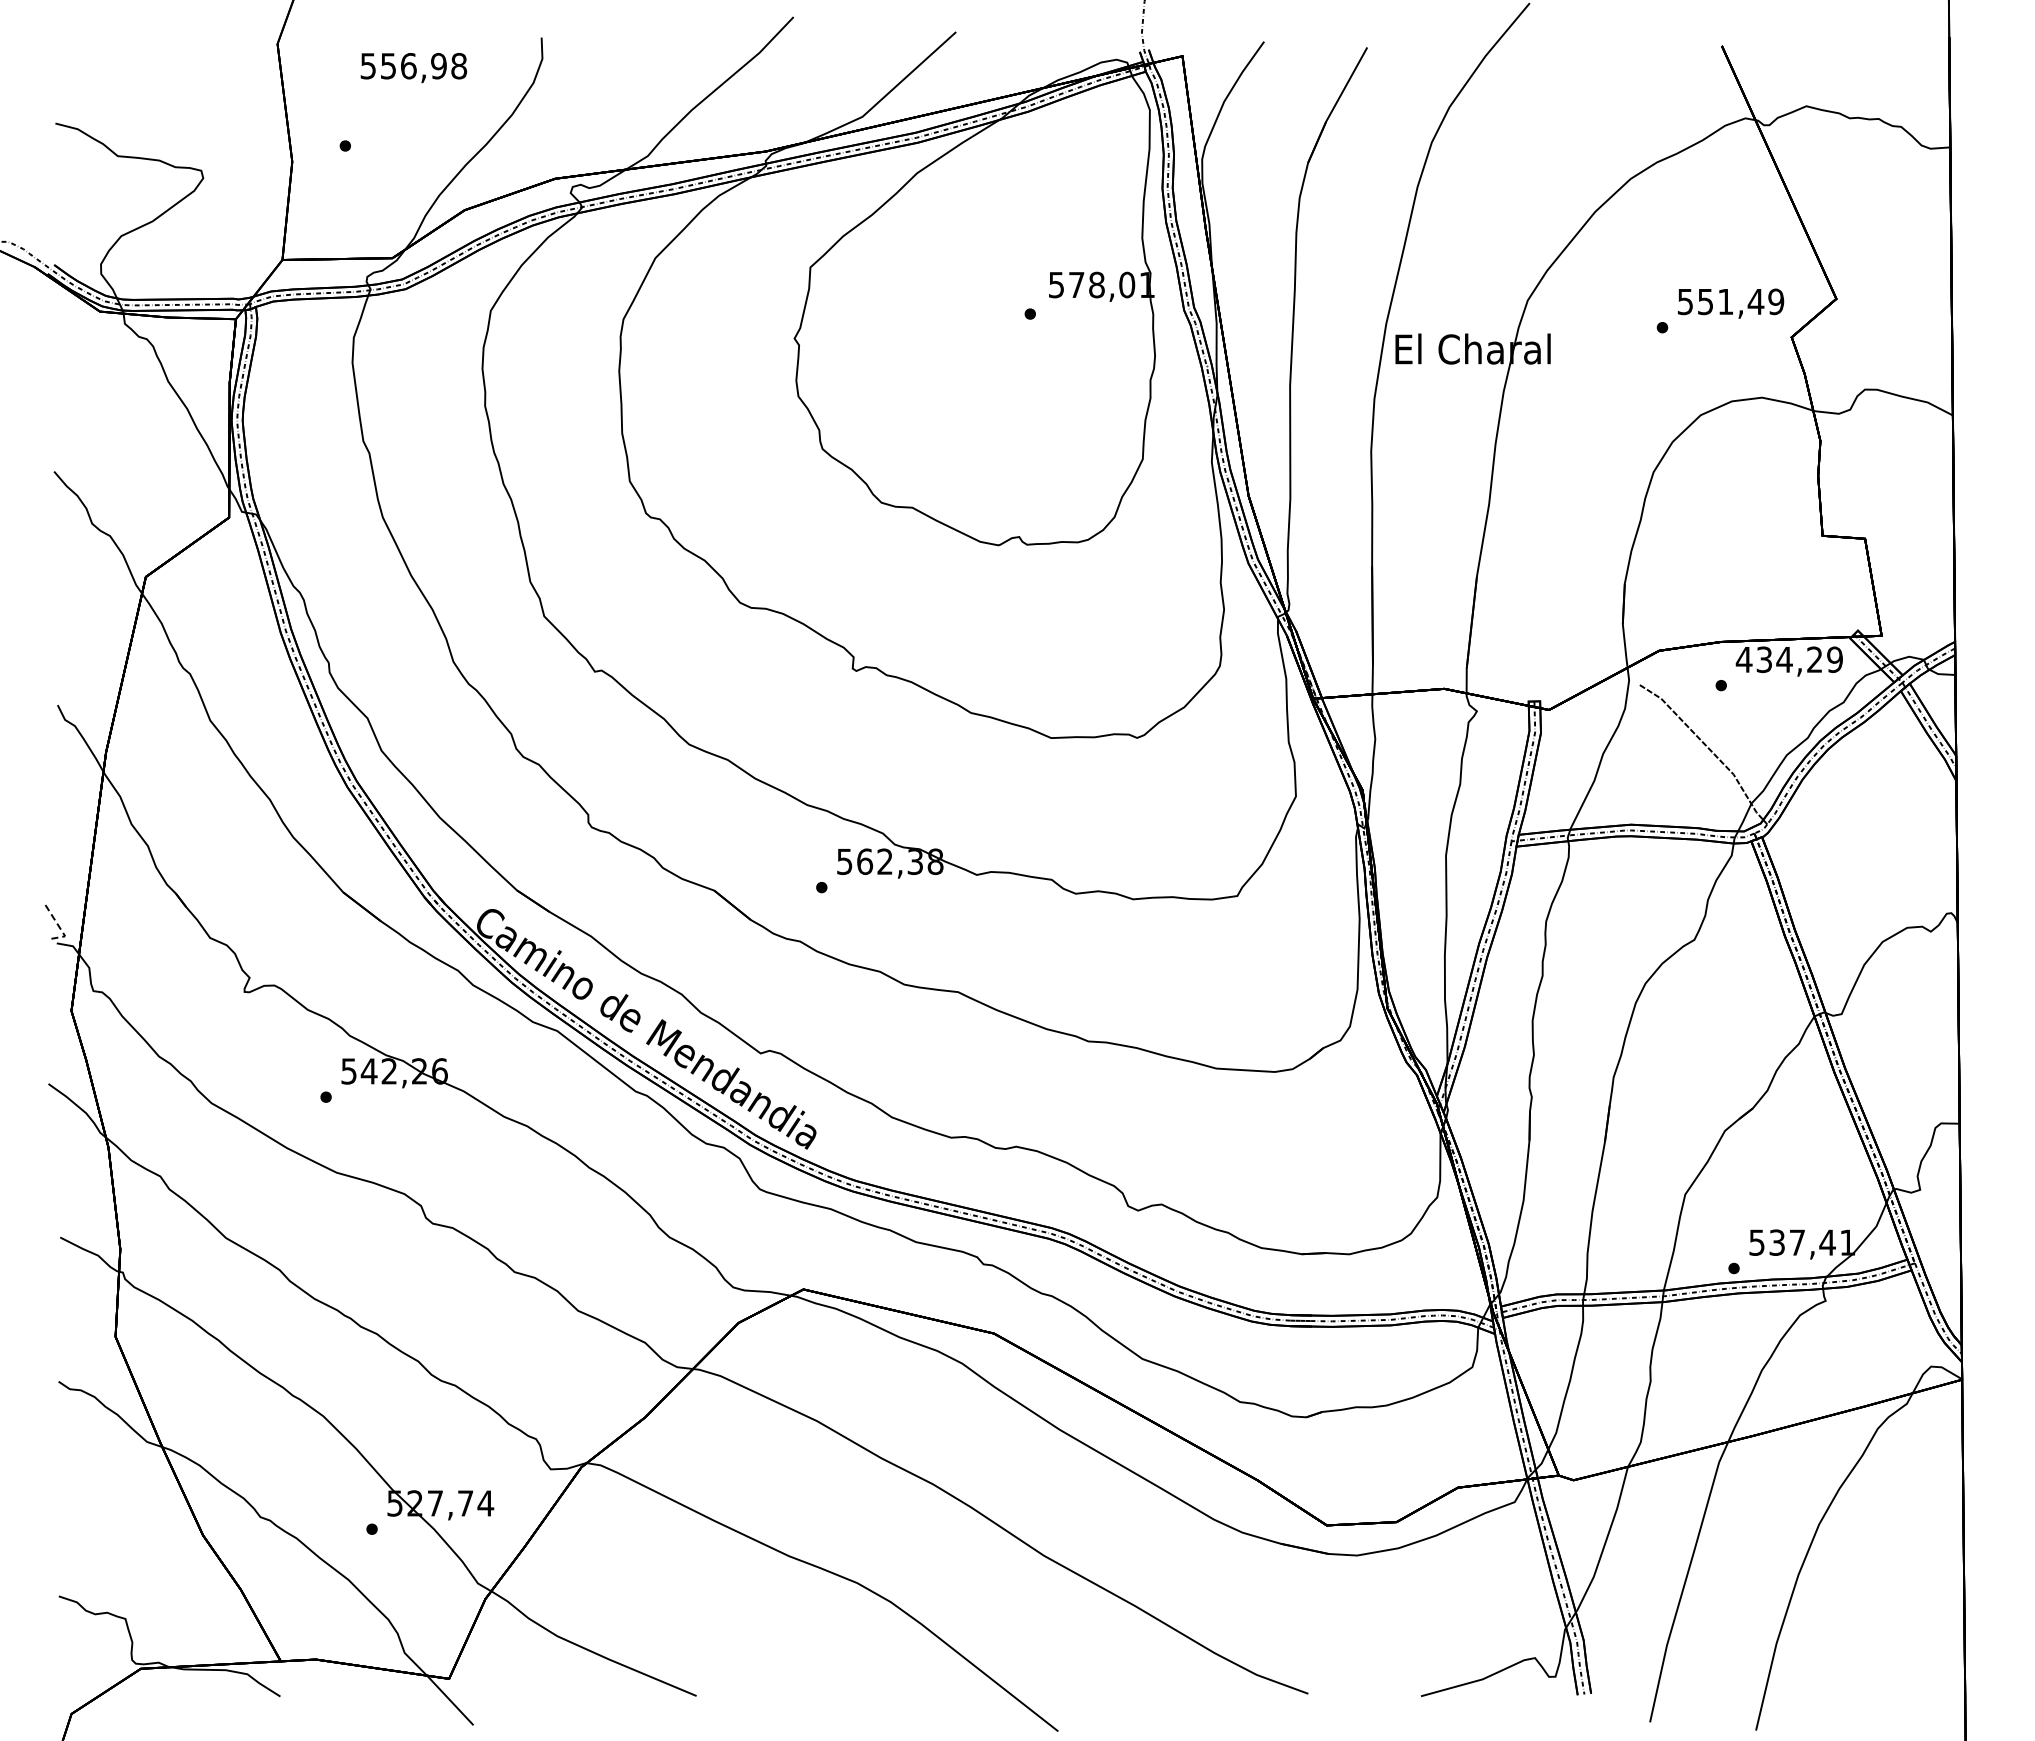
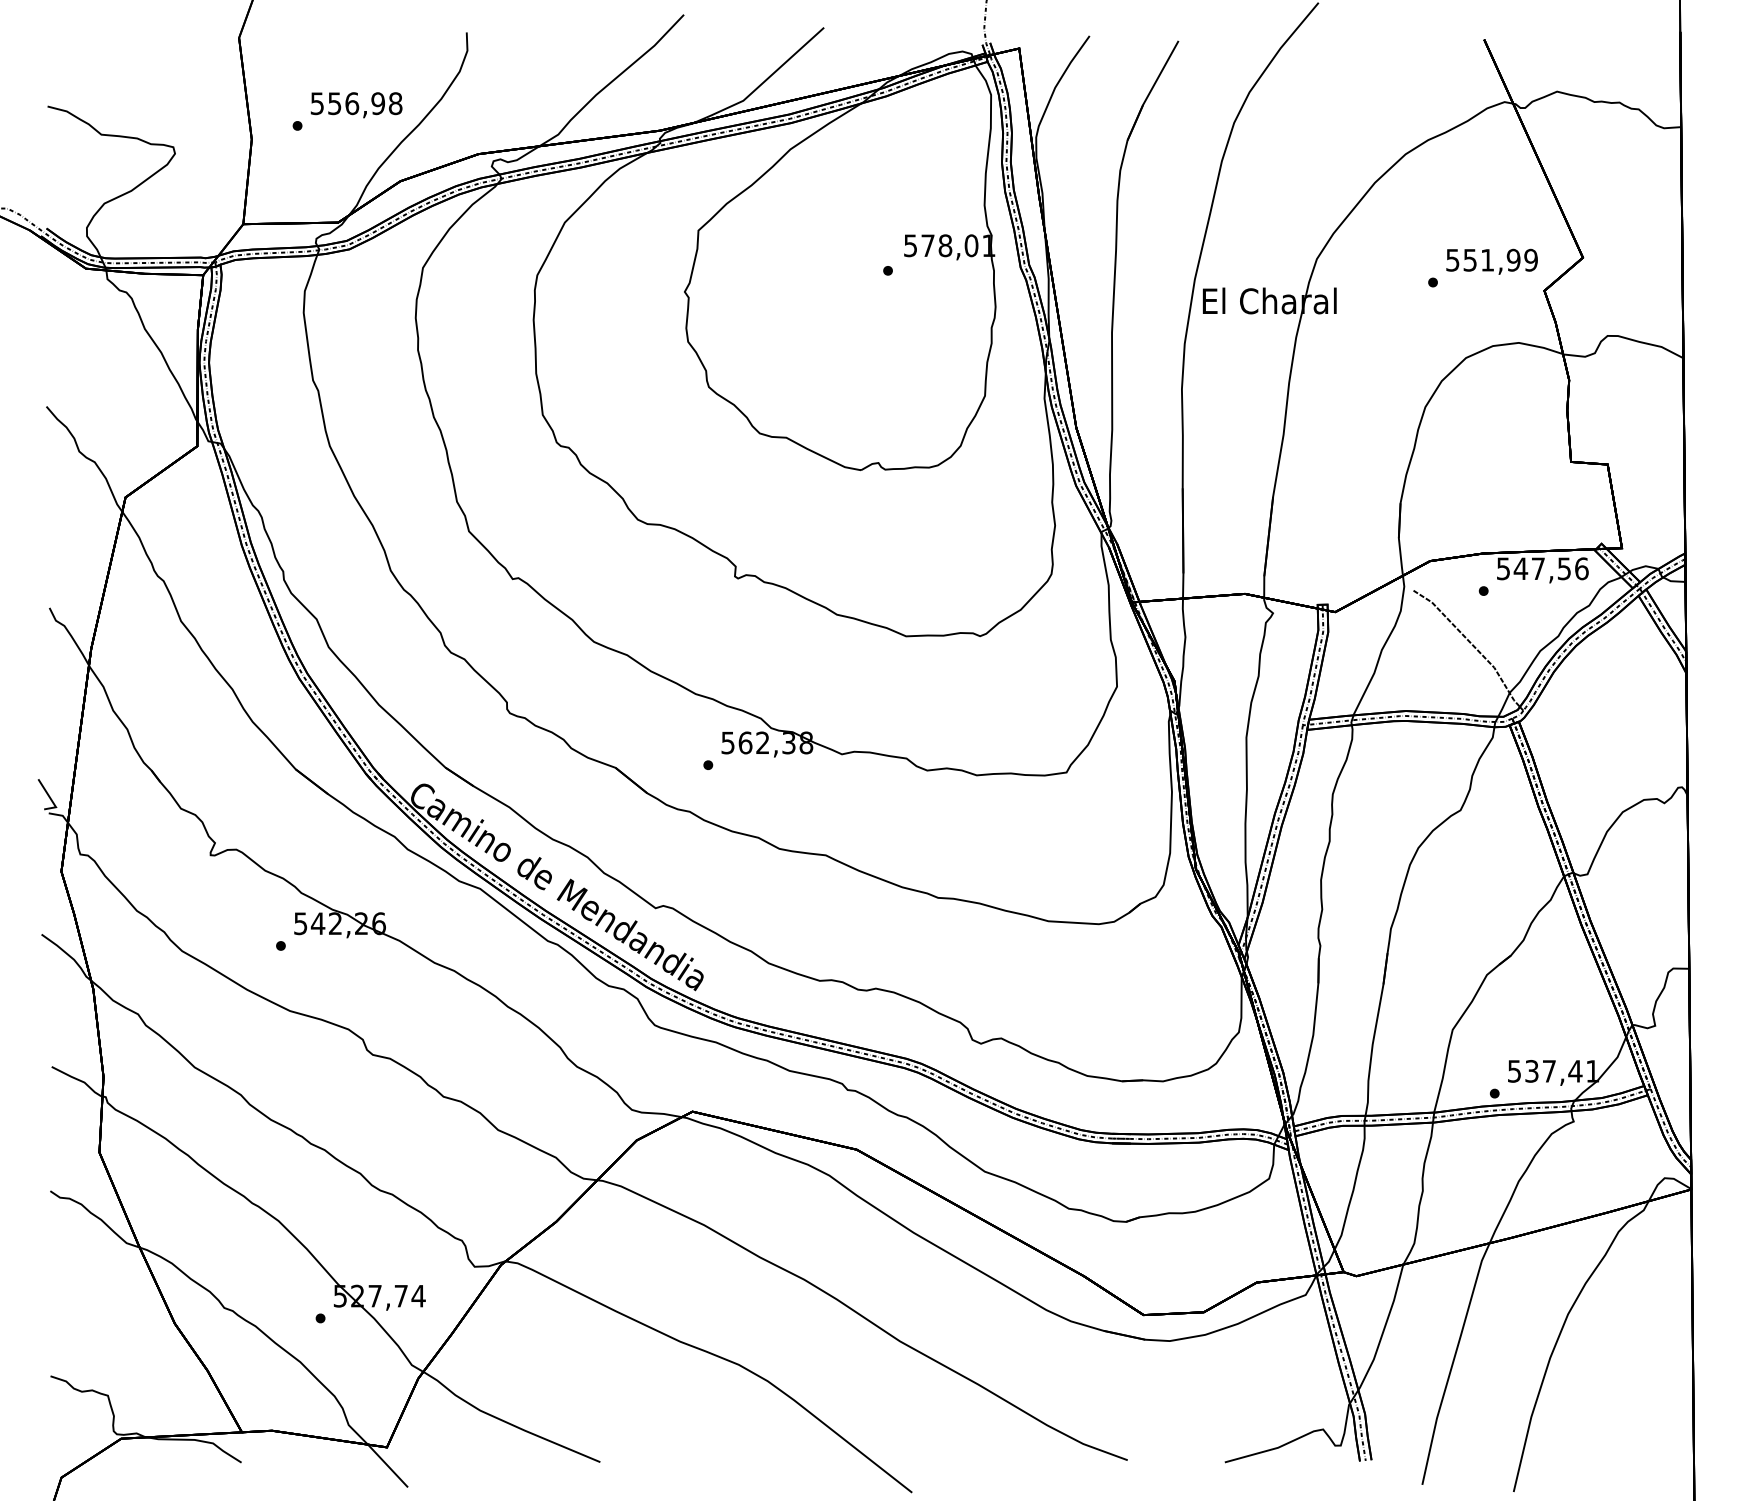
text: (413, 68) -> (356, 105), moved
text: (1755, 301) -> (1513, 259), 551,49 -> 551,99
text: (1789, 659) -> (1542, 568), 434,29 -> 547,56
line: (58, 926) -> (50, 798), dashed -> solid

